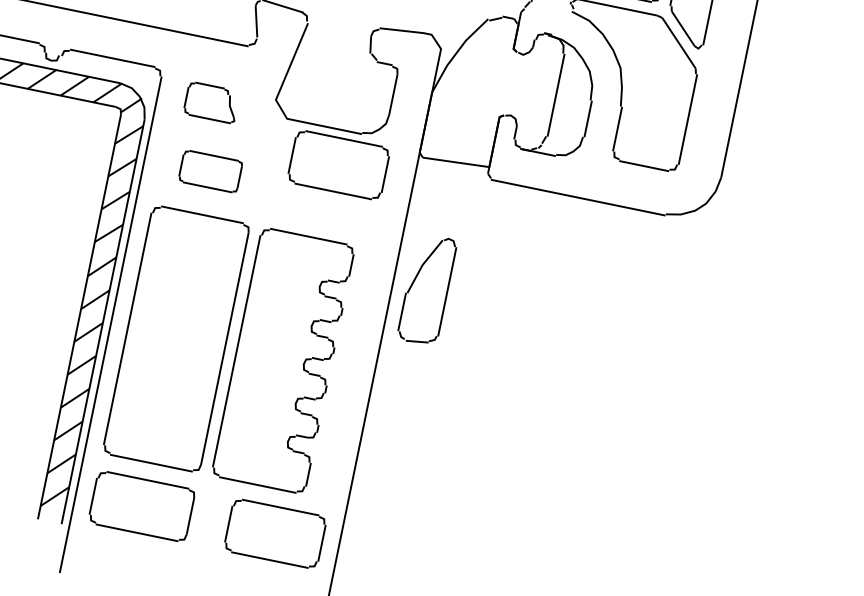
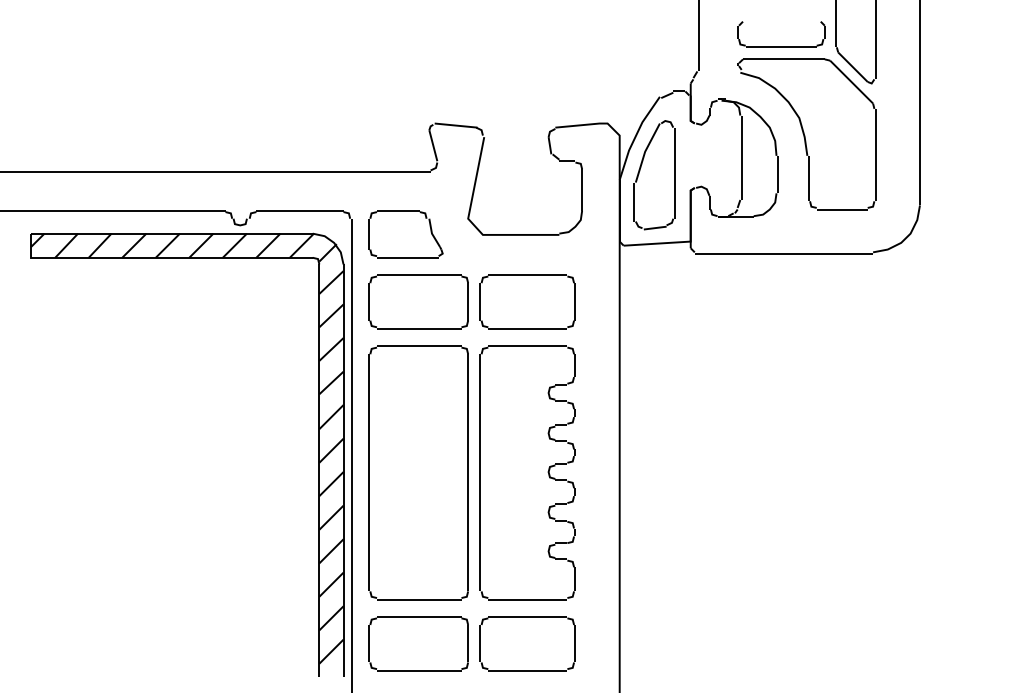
part: (211, 102) -> (405, 234), size x1.43
part: (338, 164) -> (527, 301), moved
part: (210, 171) -> (418, 301), size x1.67
part: (427, 290) -> (654, 175), moved
part: (275, 533) -> (527, 643), moved

